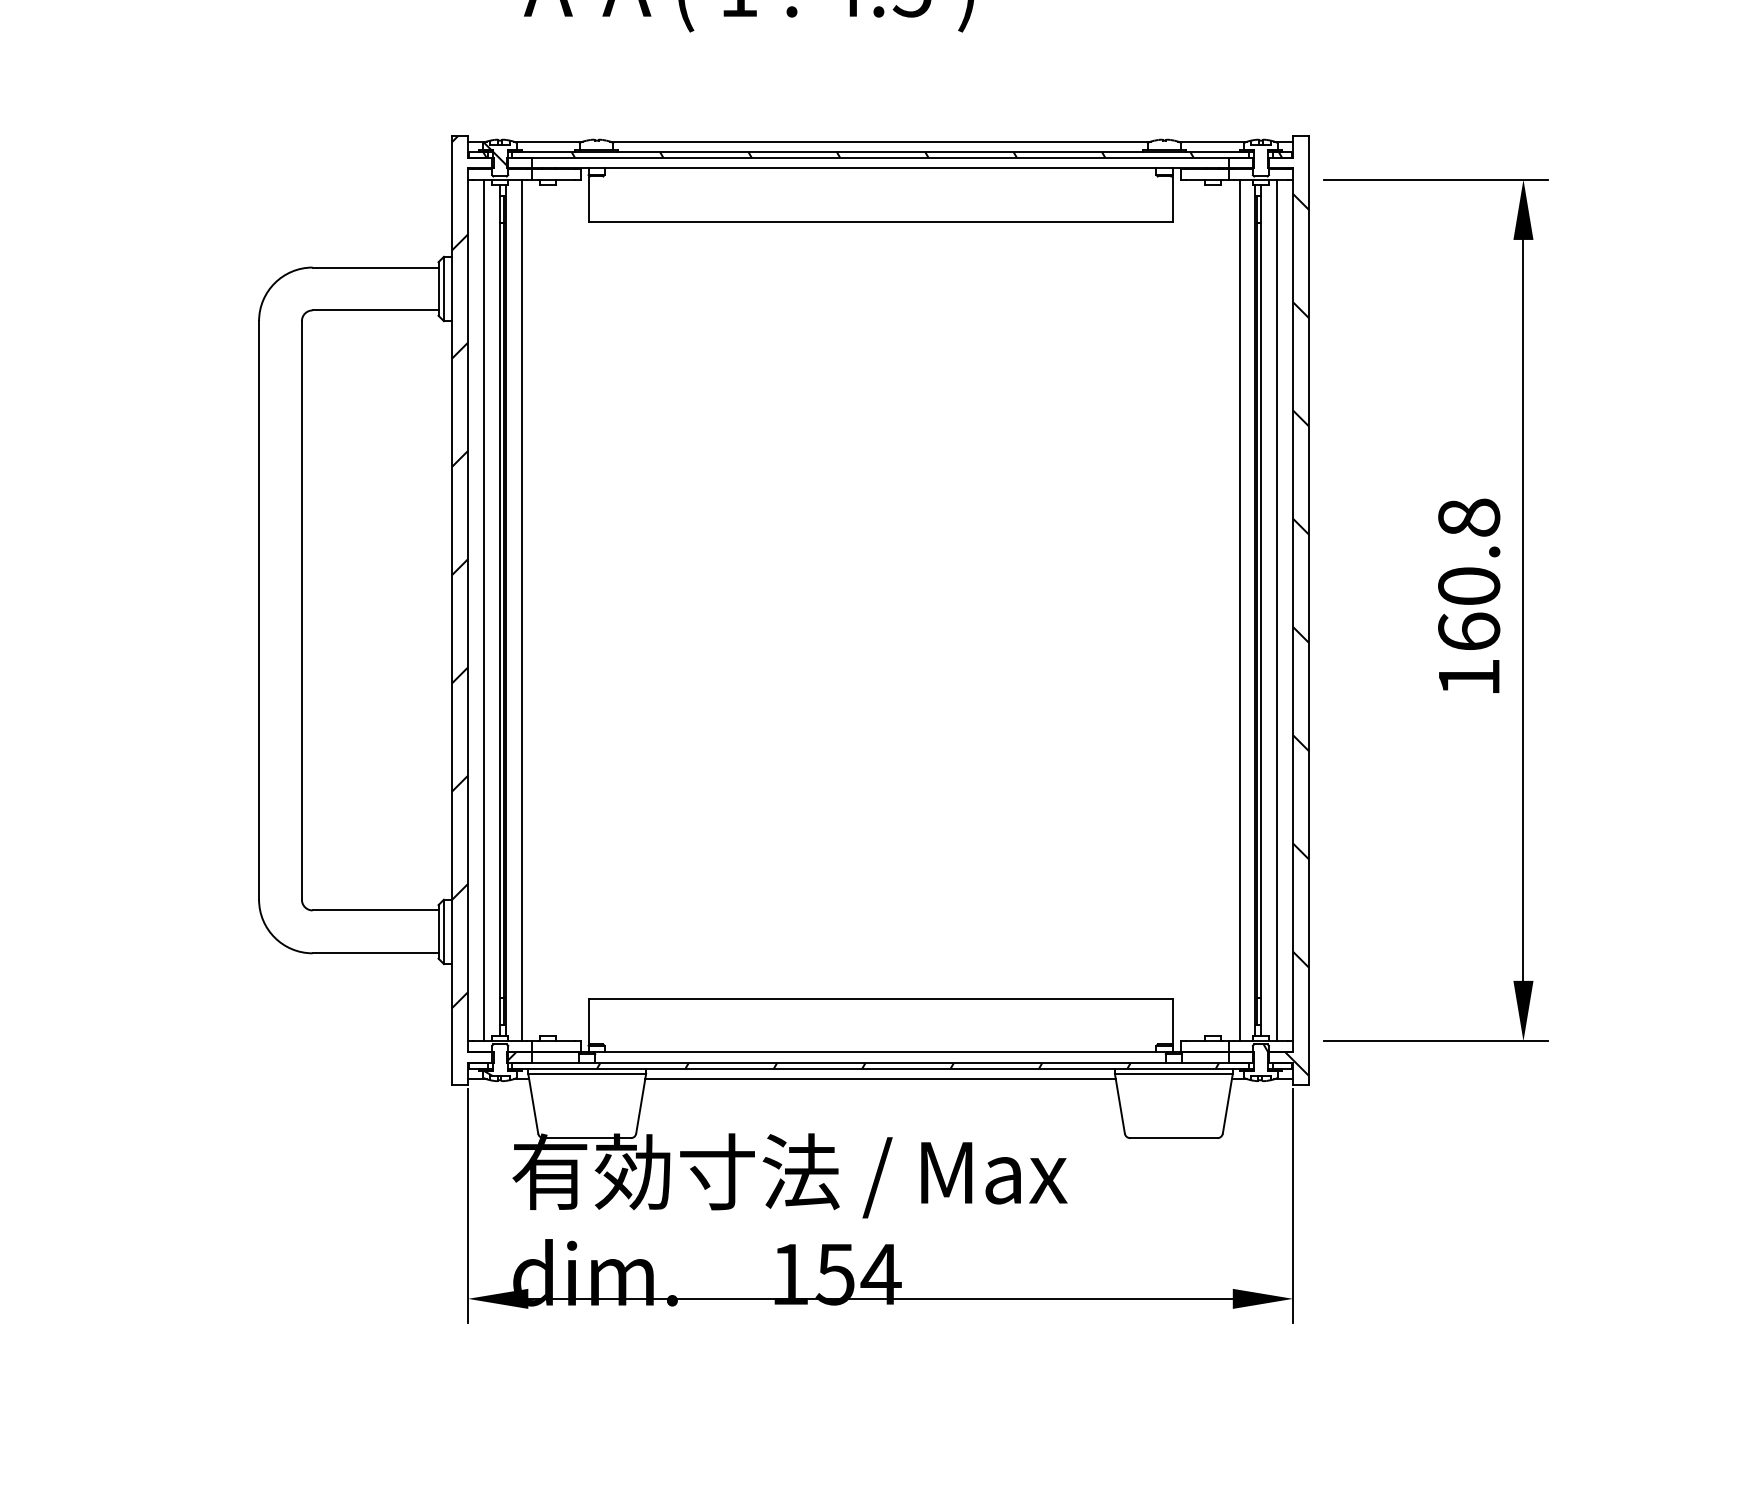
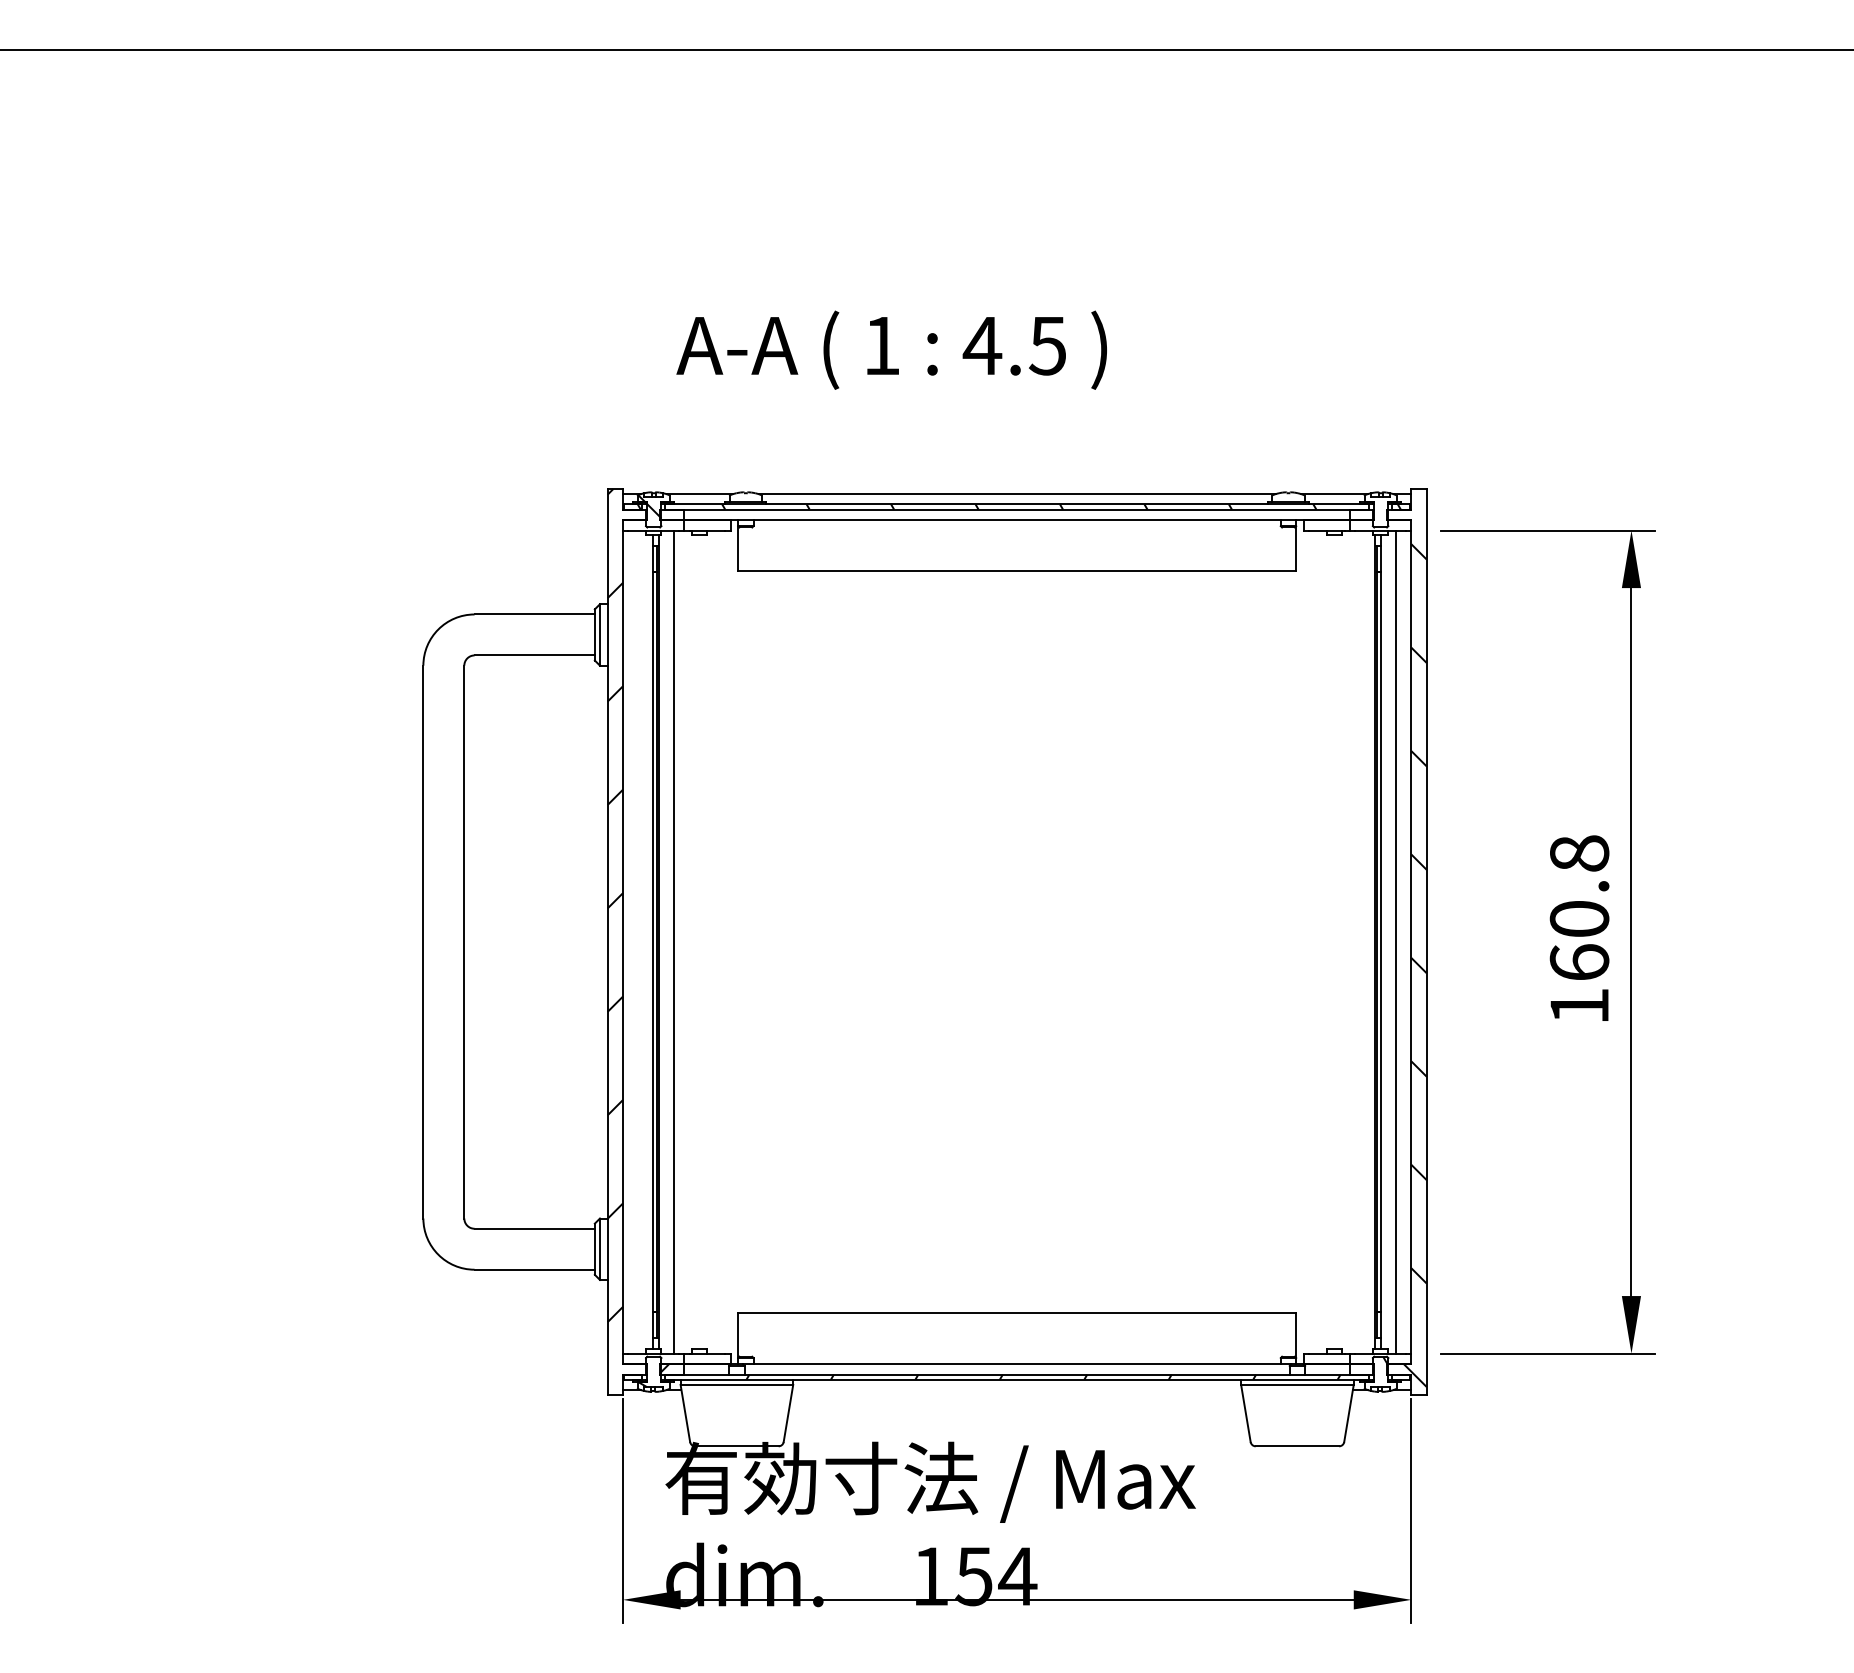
line: (484, 609) -> (638, 941), removed
line: (1239, 609) -> (1360, 941), removed
line: (879, 1079) -> (1016, 1390), removed

